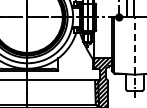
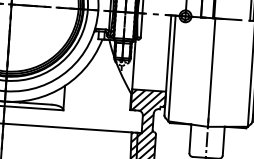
line: (134, 45) -> (210, 71), dashed -> solid

